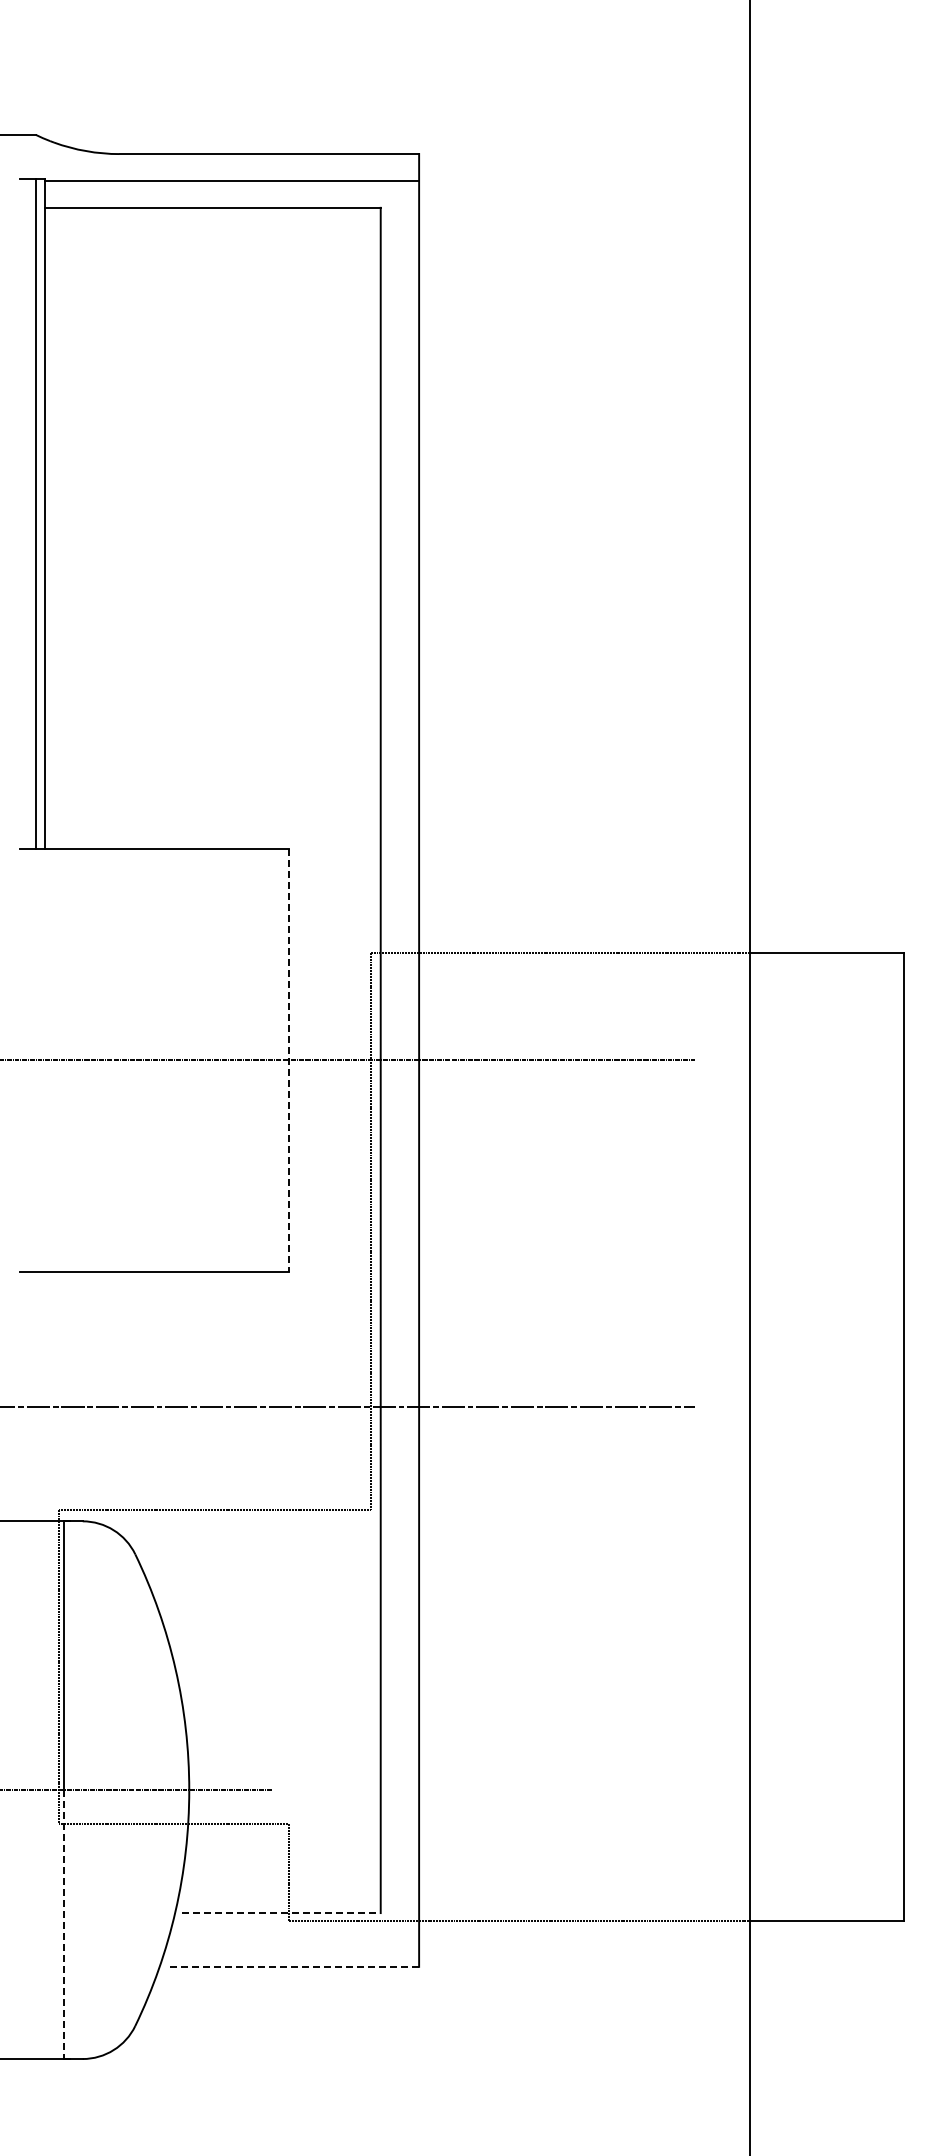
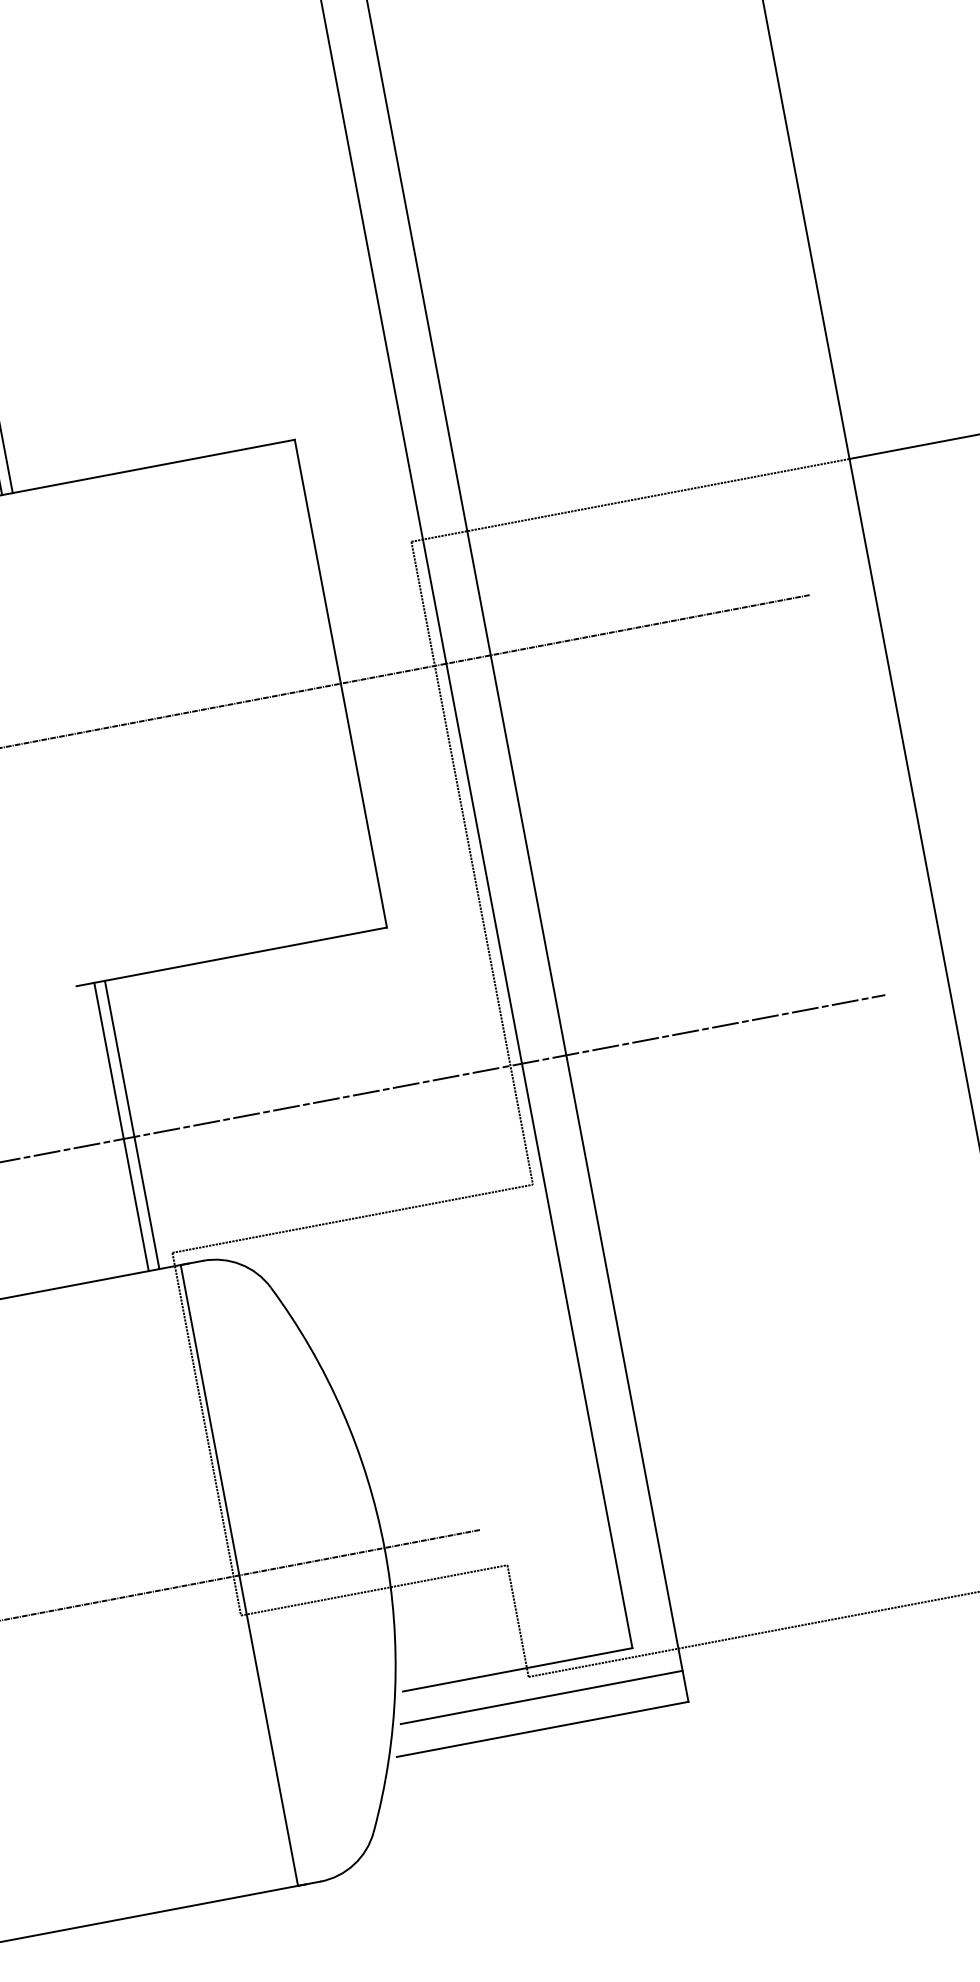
line: (289, 1060) -> (341, 683), dashed -> solid
line: (35, 1396) -> (121, 1127), added
line: (45, 1396) -> (132, 1124), added
line: (281, 1913) -> (517, 1670), dashed -> solid
line: (63, 1925) -> (268, 1731), dashed -> solid
line: (297, 1939) -> (542, 1696), added
line: (292, 1966) -> (542, 1729), dashed -> solid

